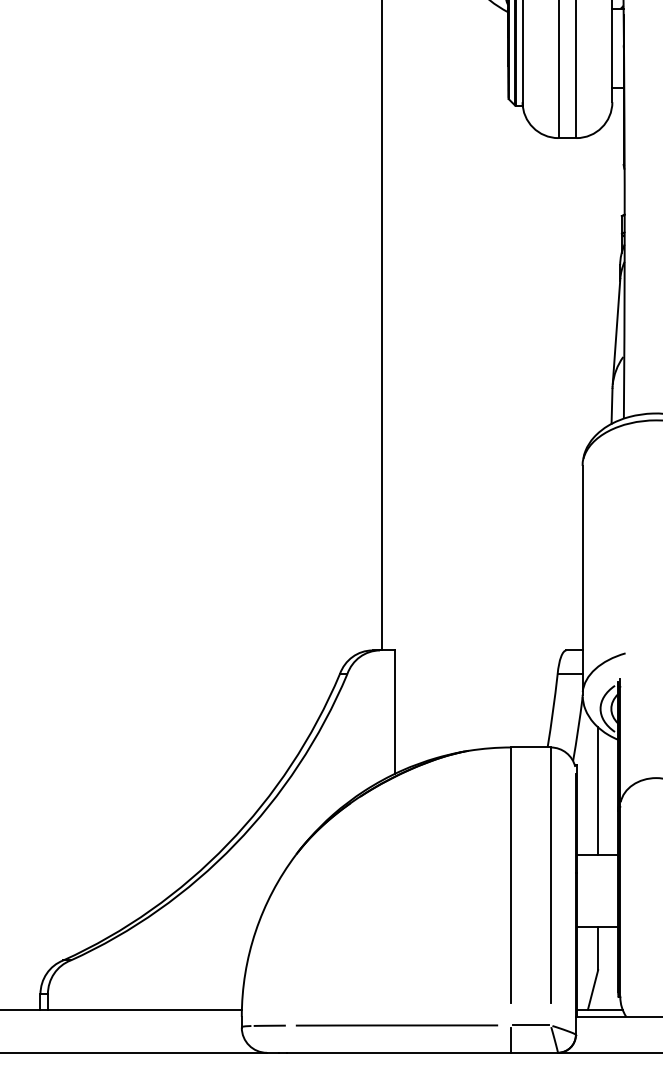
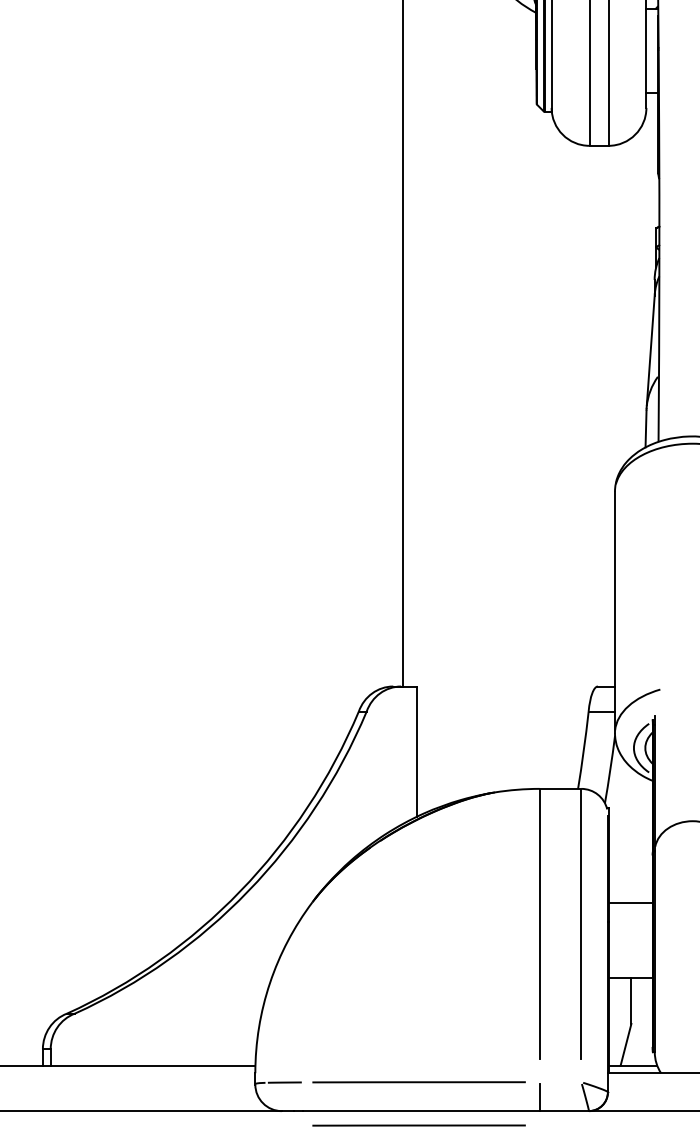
line: (598, 791) -> (631, 835), removed
line: (530, 1025) -> (560, 1082), removed
line: (396, 1066) -> (418, 1125), added

